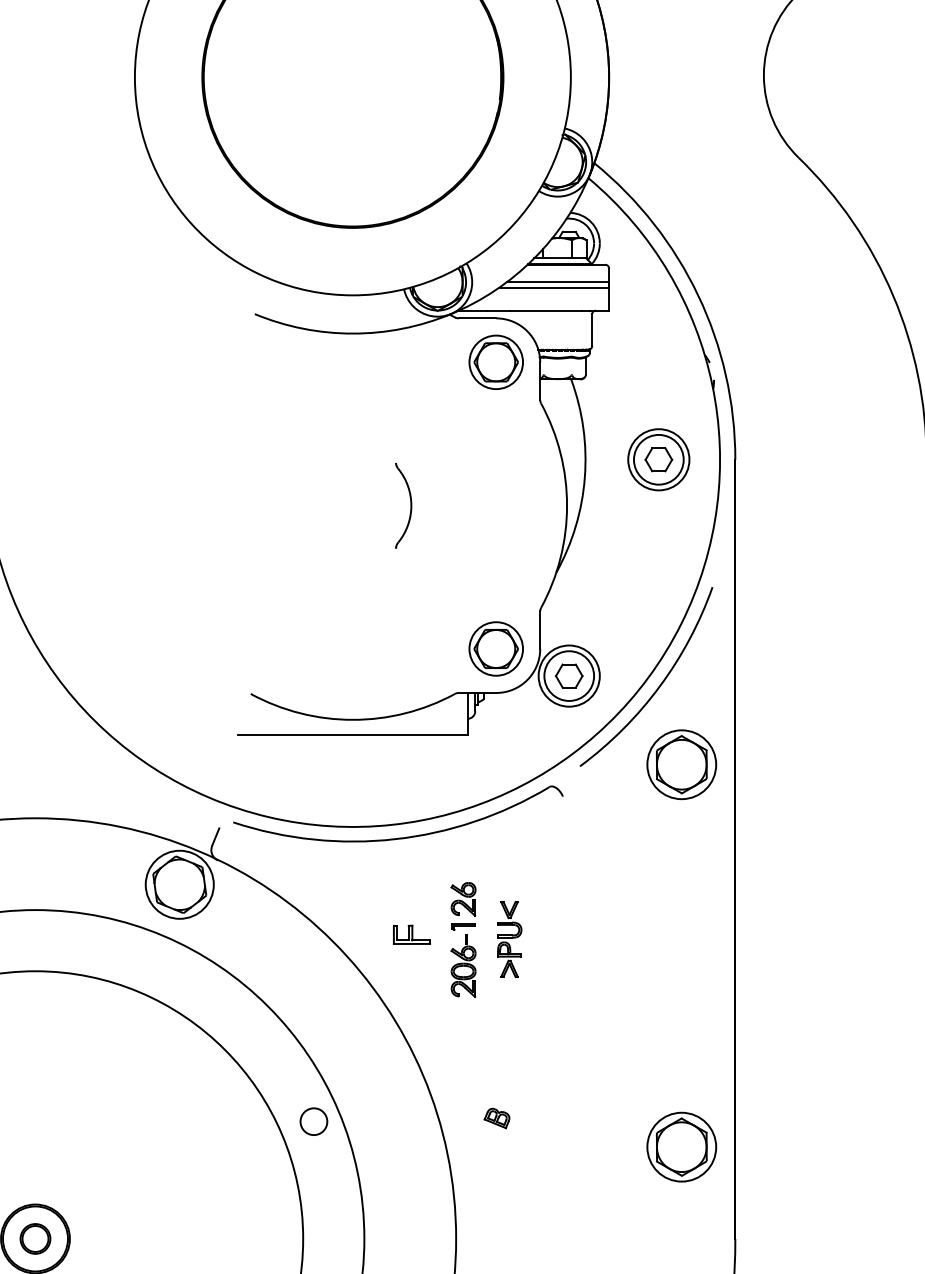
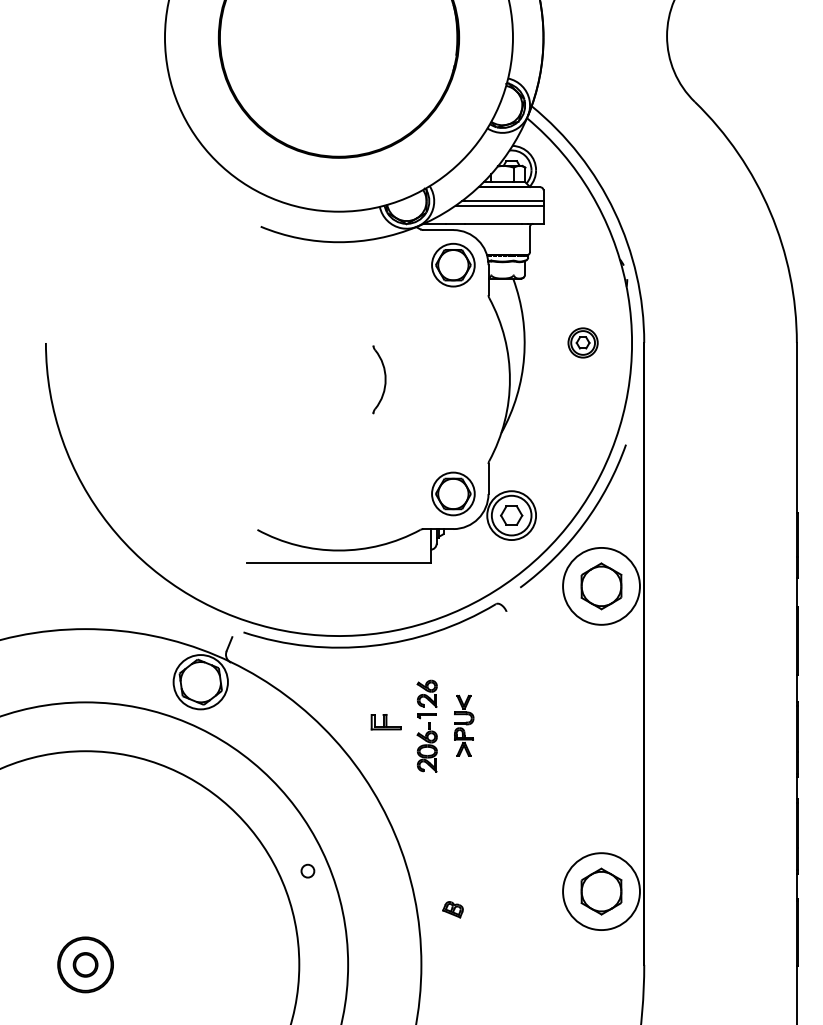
part: (657, 459) -> (582, 342), size x0.6
circle: (681, 763) -> (601, 585), size x1.4
part: (496, 1118) -> (452, 909), moved
circle: (313, 1120) -> (307, 870), size x0.6
circle: (681, 1147) -> (601, 891), size x1.4

